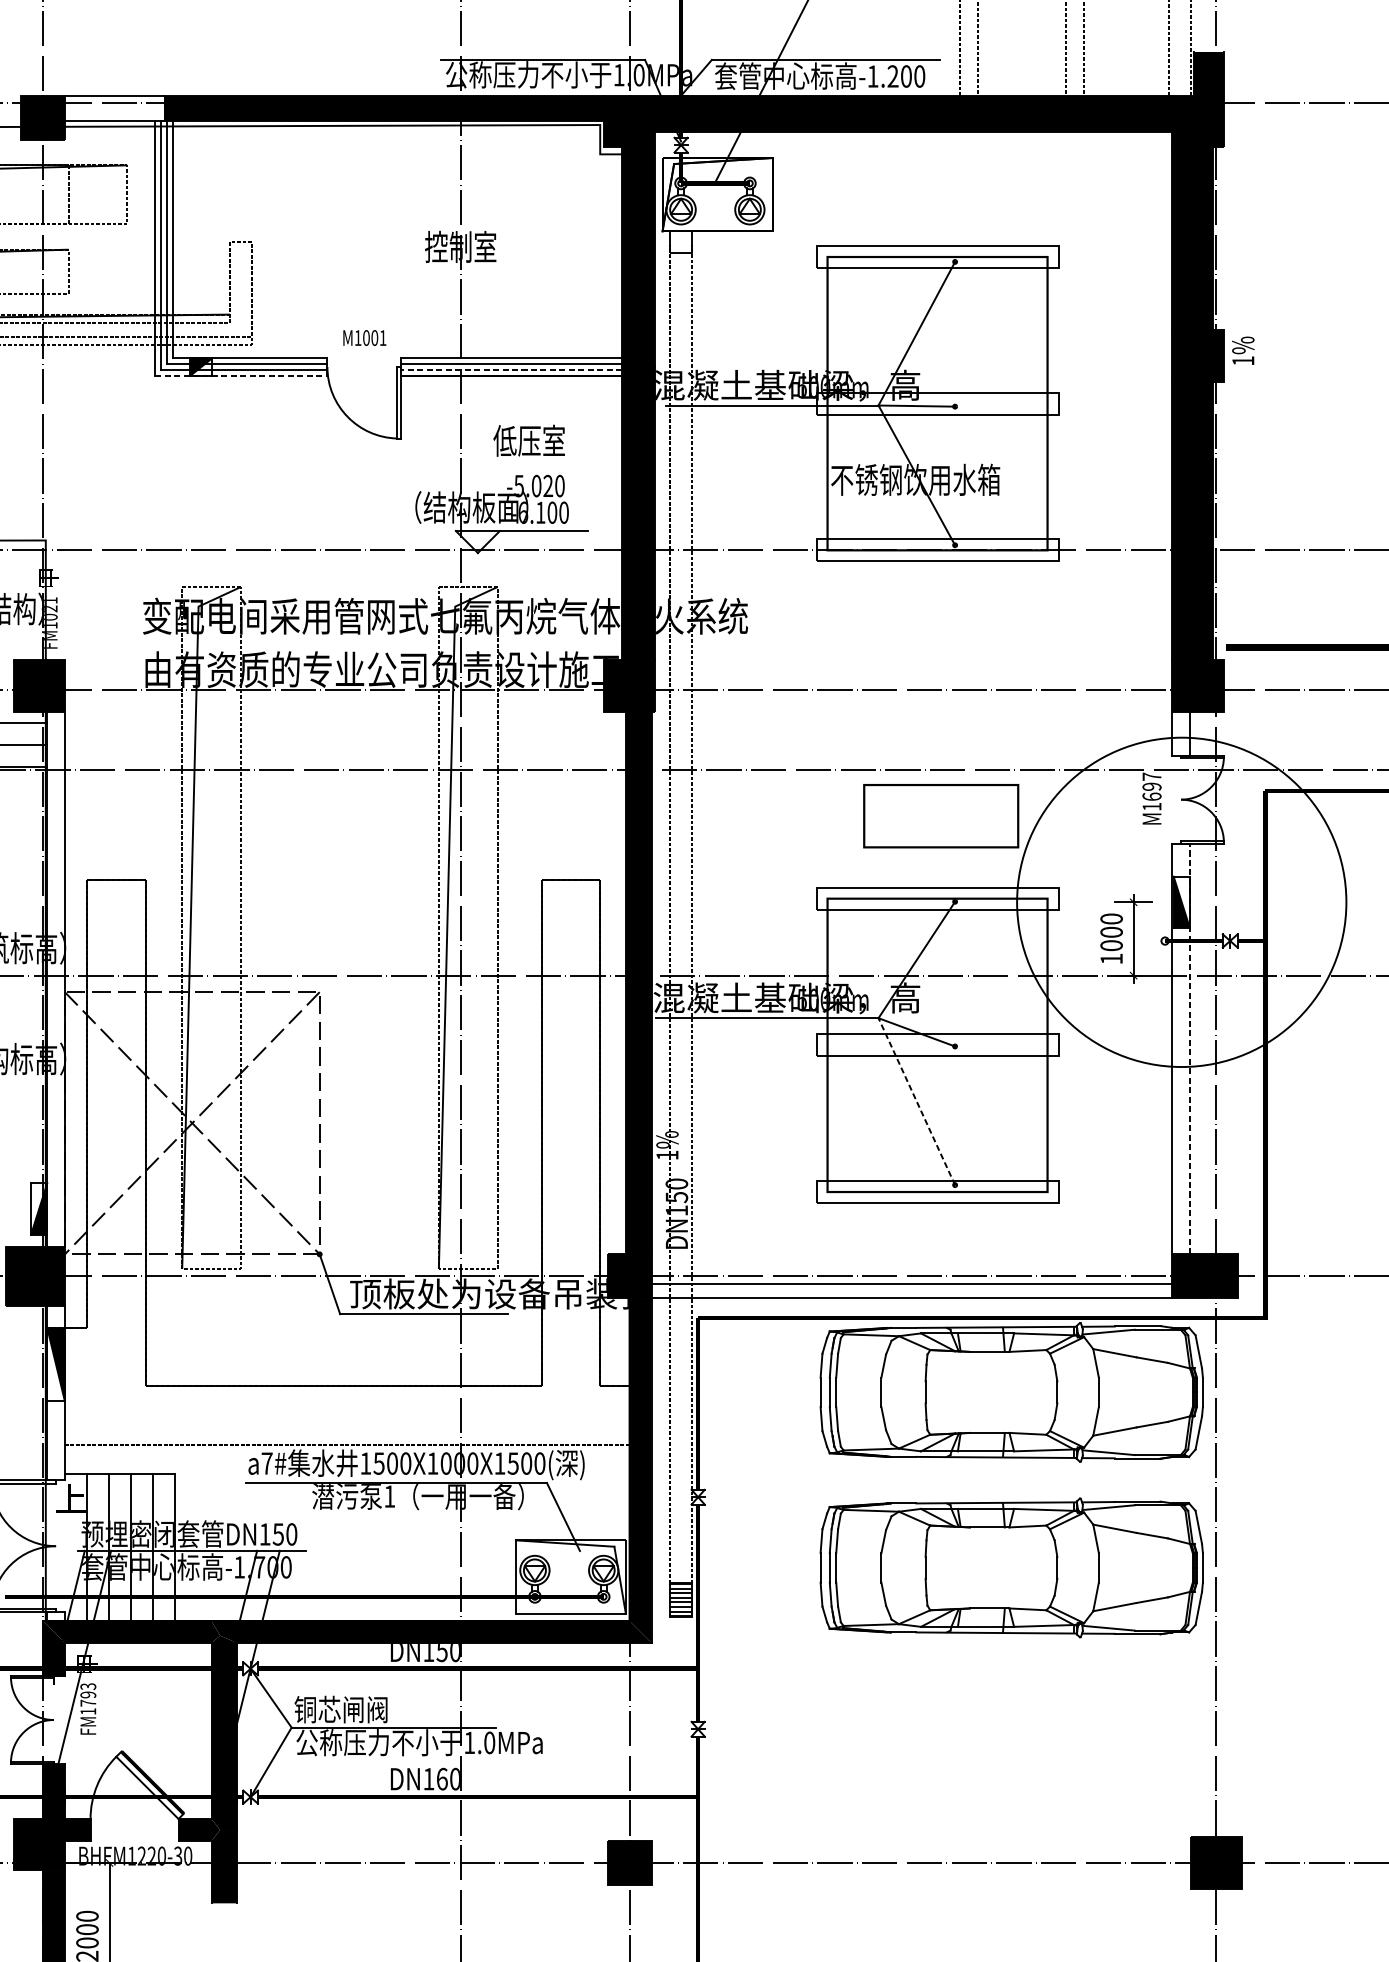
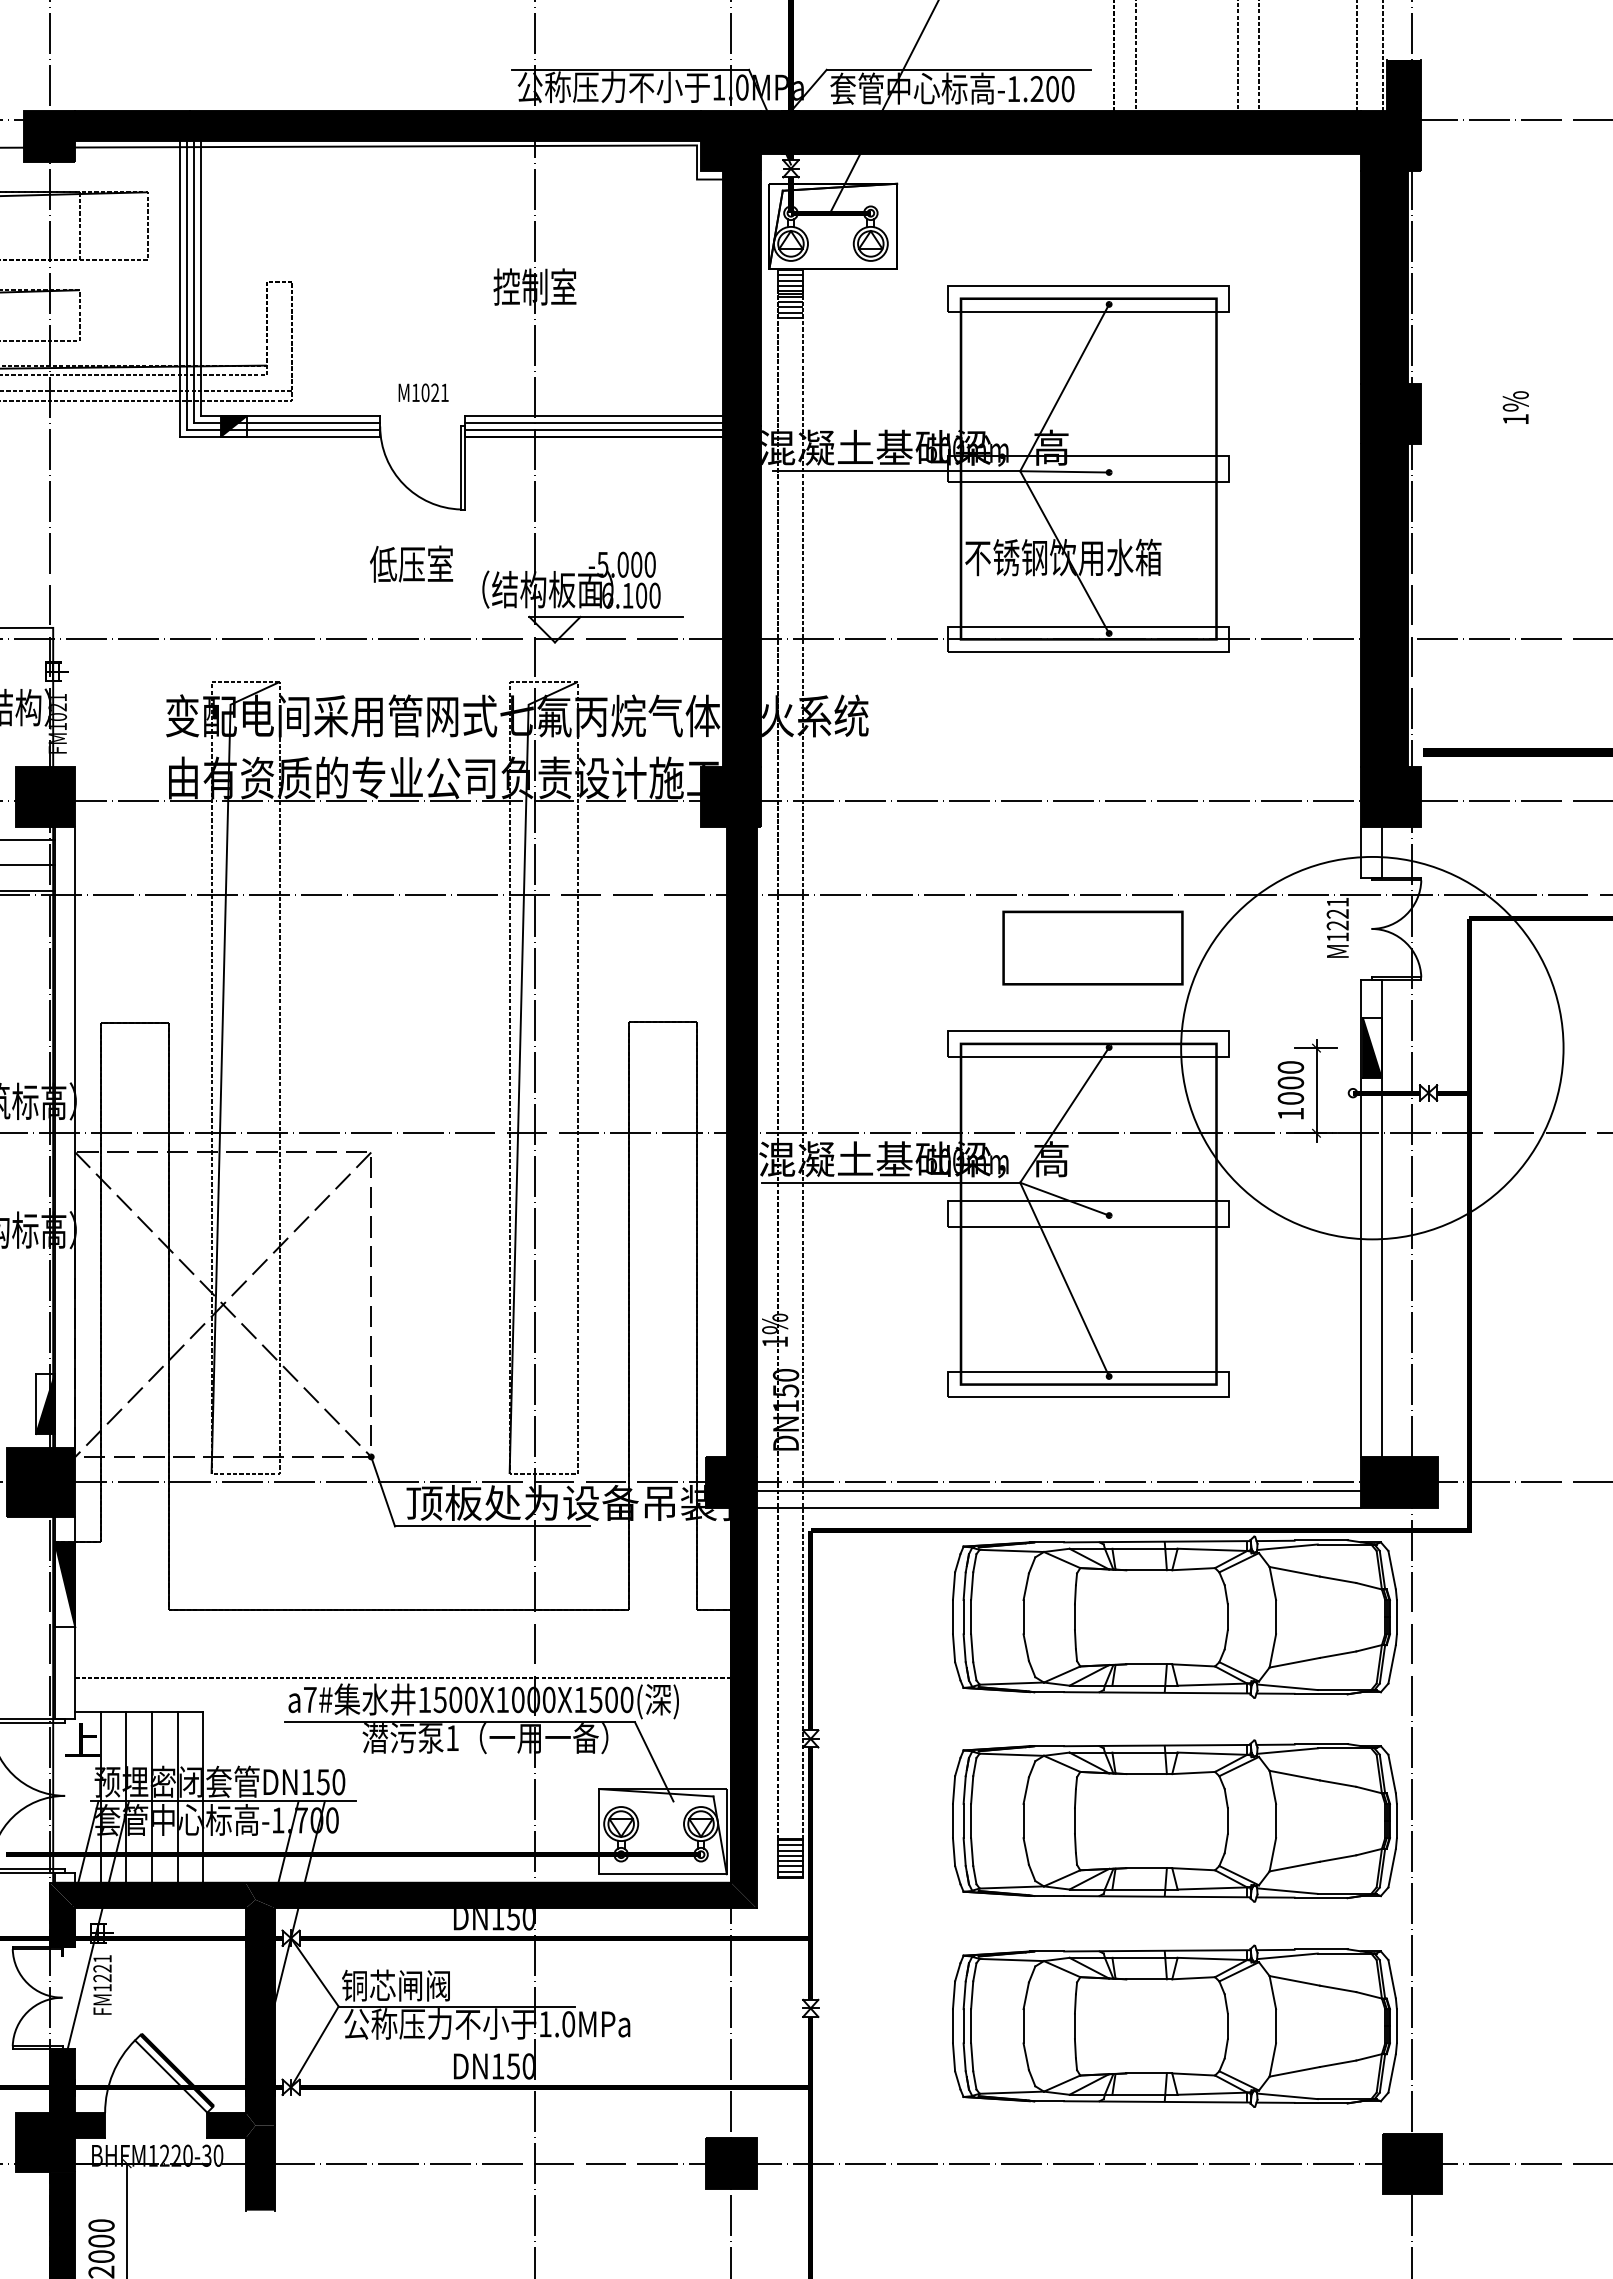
fill: (114, 108) -> (132, 126), added
hatch: (680, 252) -> (790, 293), added
text: (375, 337) -> (435, 392), M1001 -> M1021
text: (1243, 350) -> (1515, 407), moved
line: (511, 369) -> (593, 429), dashed -> solid
line: (241, 375) -> (280, 436), dashed -> solid
text: (529, 440) -> (411, 563), moved
text: (548, 485) -> (636, 564), -5.020 -> -5.000
text: (1151, 786) -> (1337, 913), M1697 -> M1221
line: (1189, 1048) -> (1381, 1217), dashed -> solid
line: (916, 1101) -> (1064, 1279), dashed -> solid
text: (88, 1694) -> (102, 1968), FM1793 -> FM1221
part: (1011, 1743) -> (1174, 2025), added
text: (442, 1779) -> (513, 2066), DN160 -> DN150

